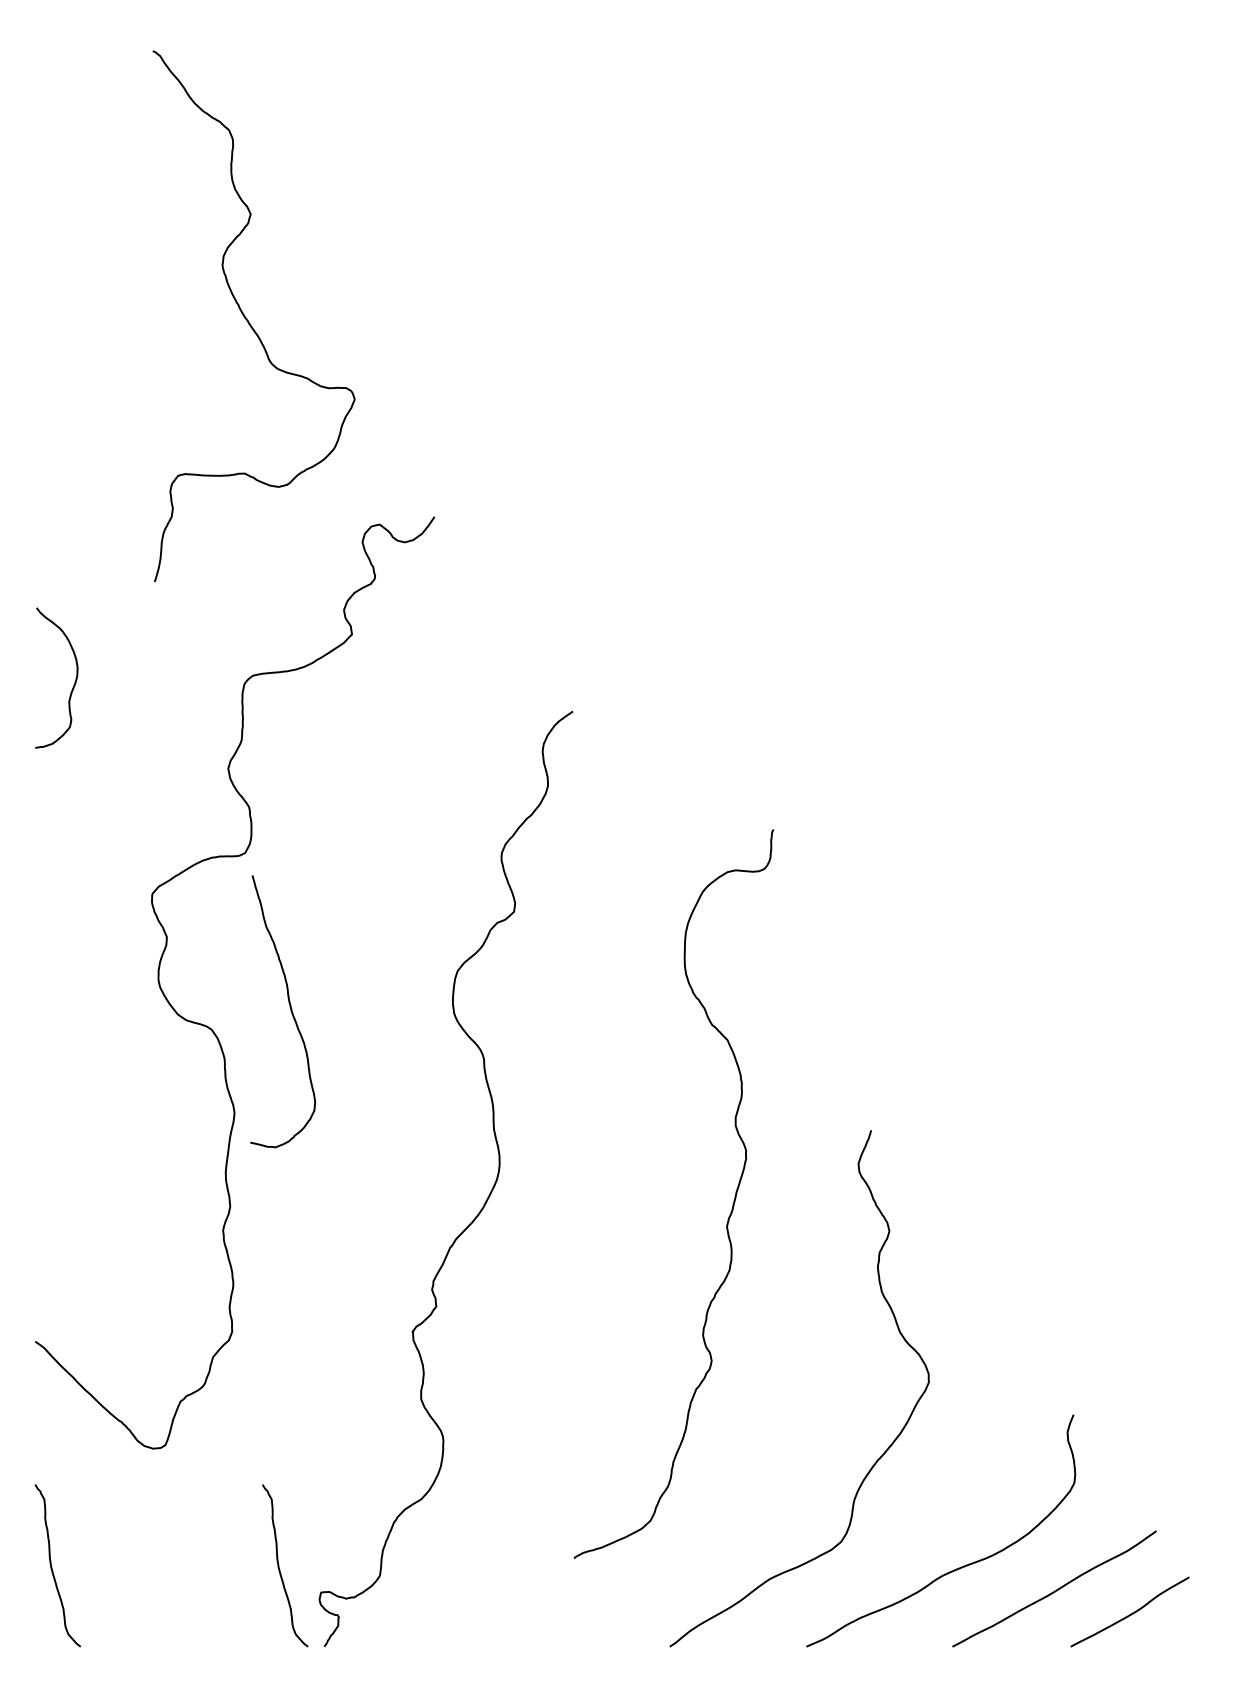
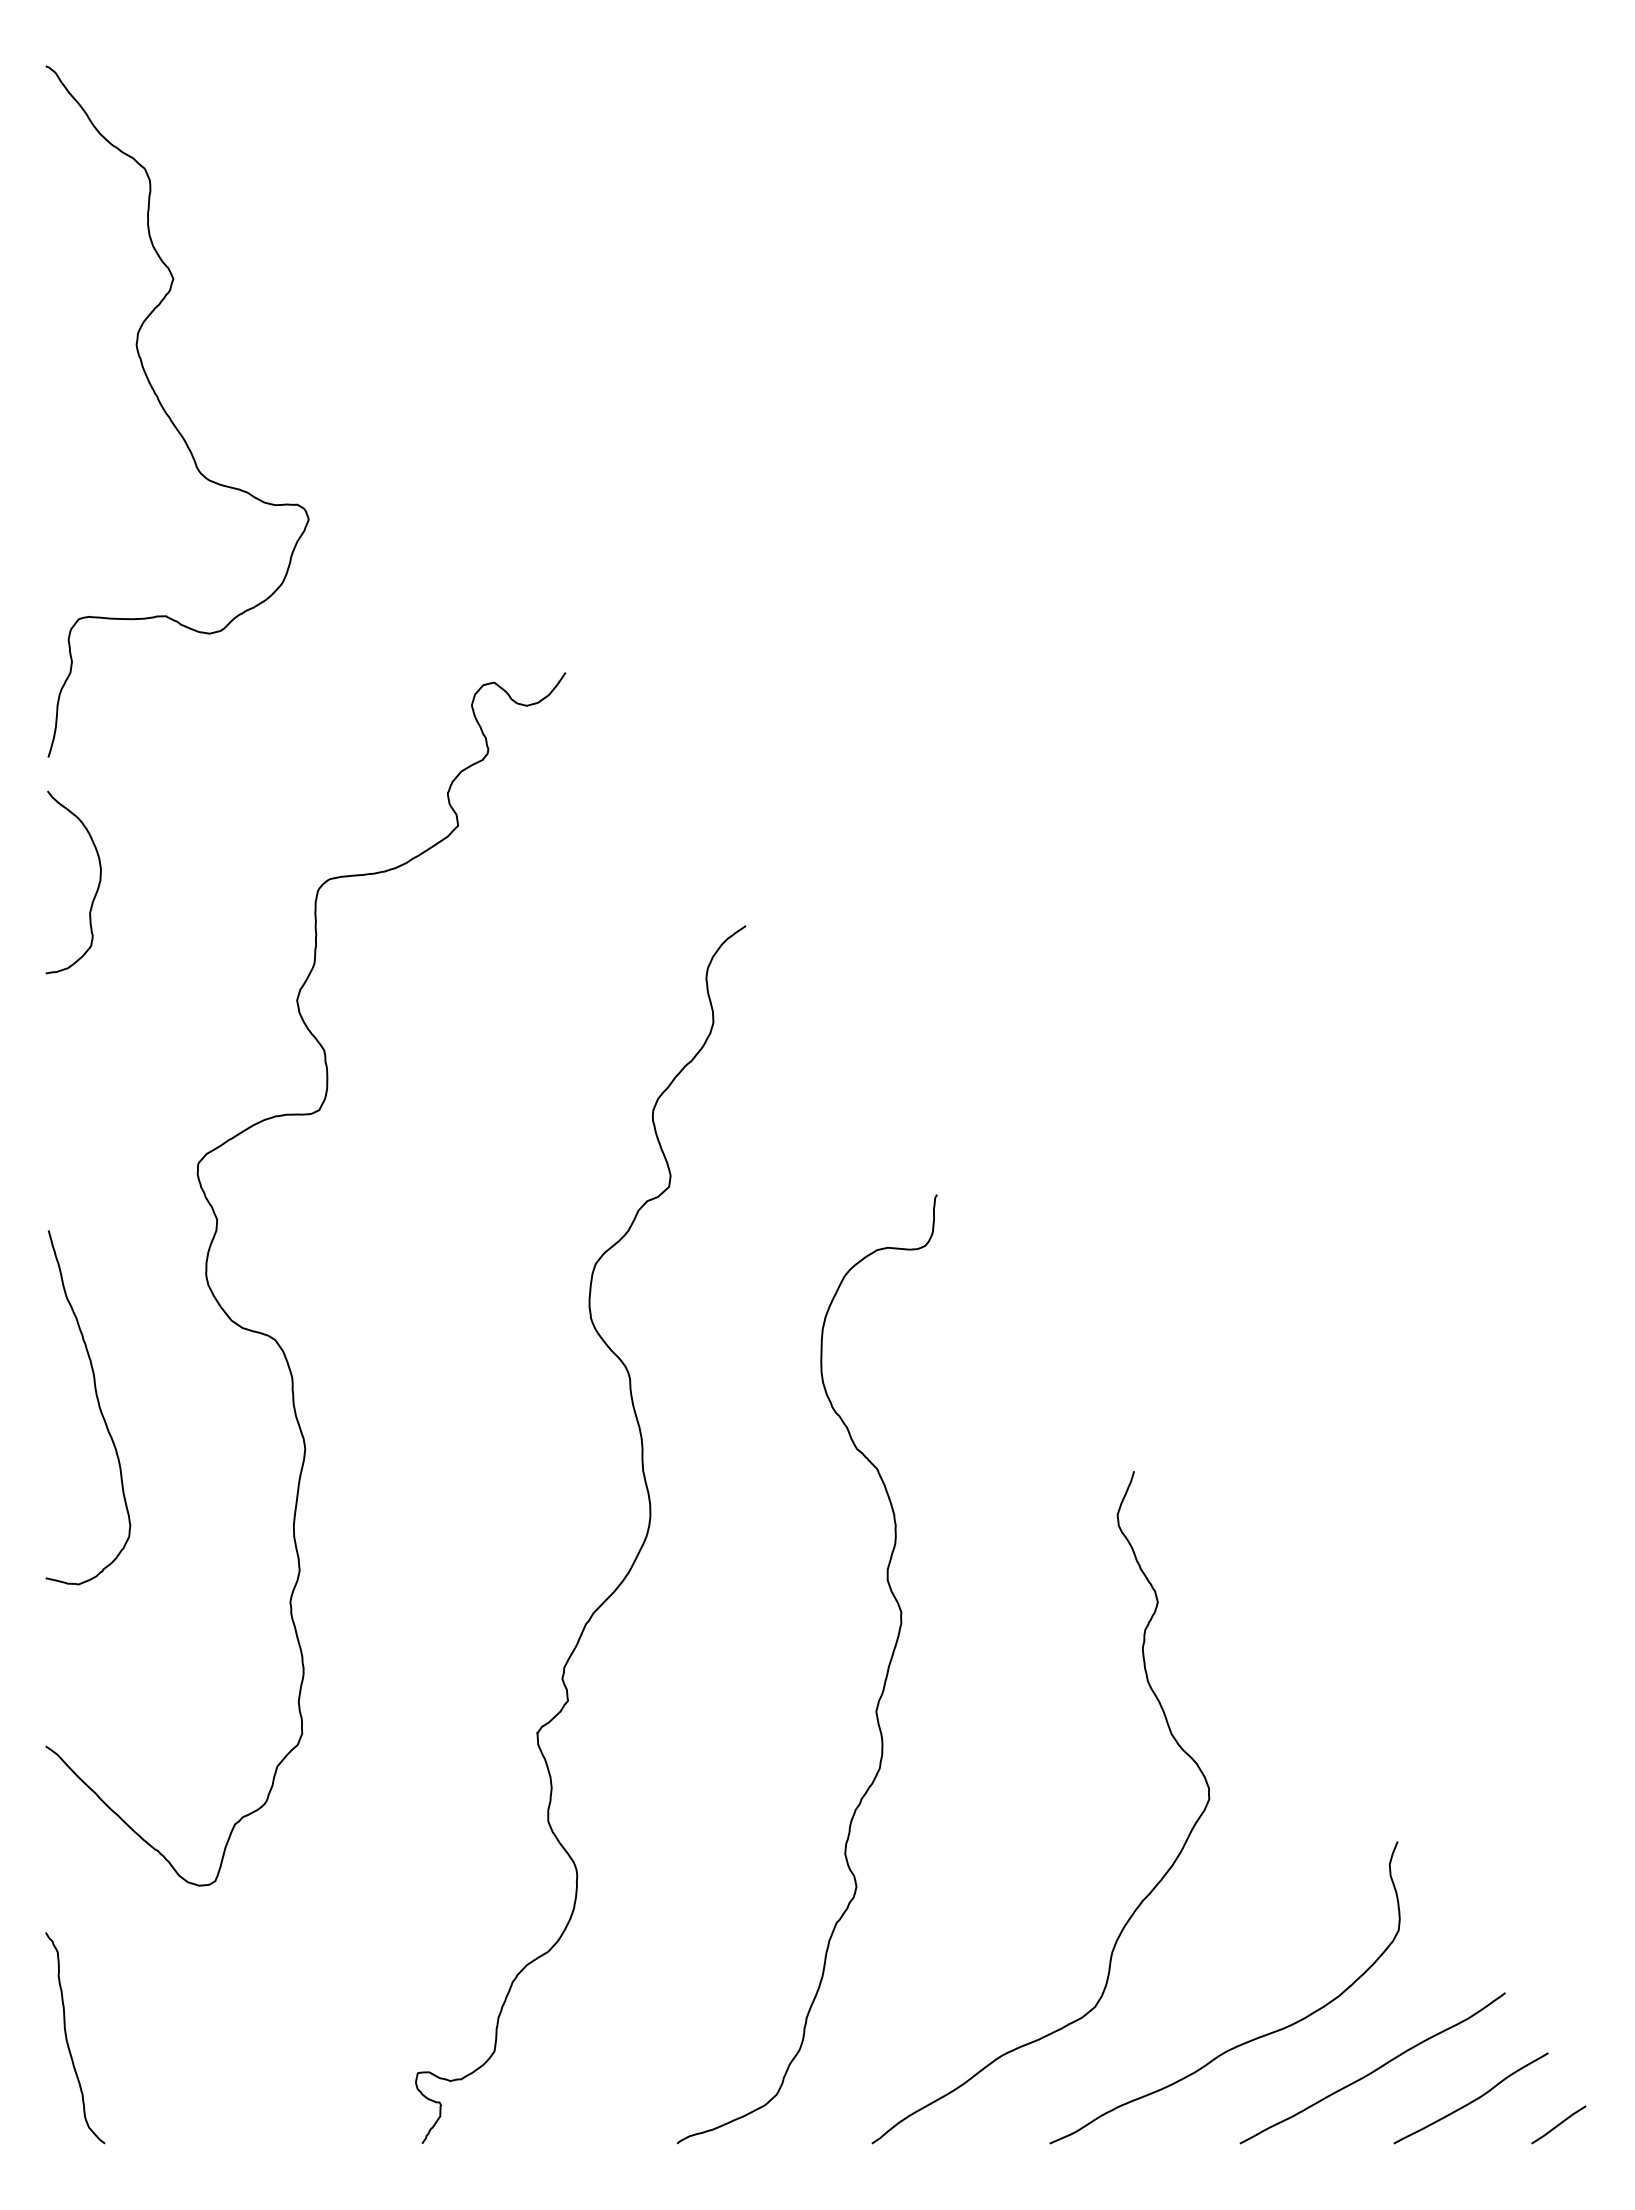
curve: (247, 319) -> (169, 415), moved
curve: (290, 1011) -> (98, 1407), moved
curve: (728, 1217) -> (878, 1699), moved
curve: (279, 1566) -> (363, 2038), removed
line: (1197, 1632) -> (1558, 2124), added

